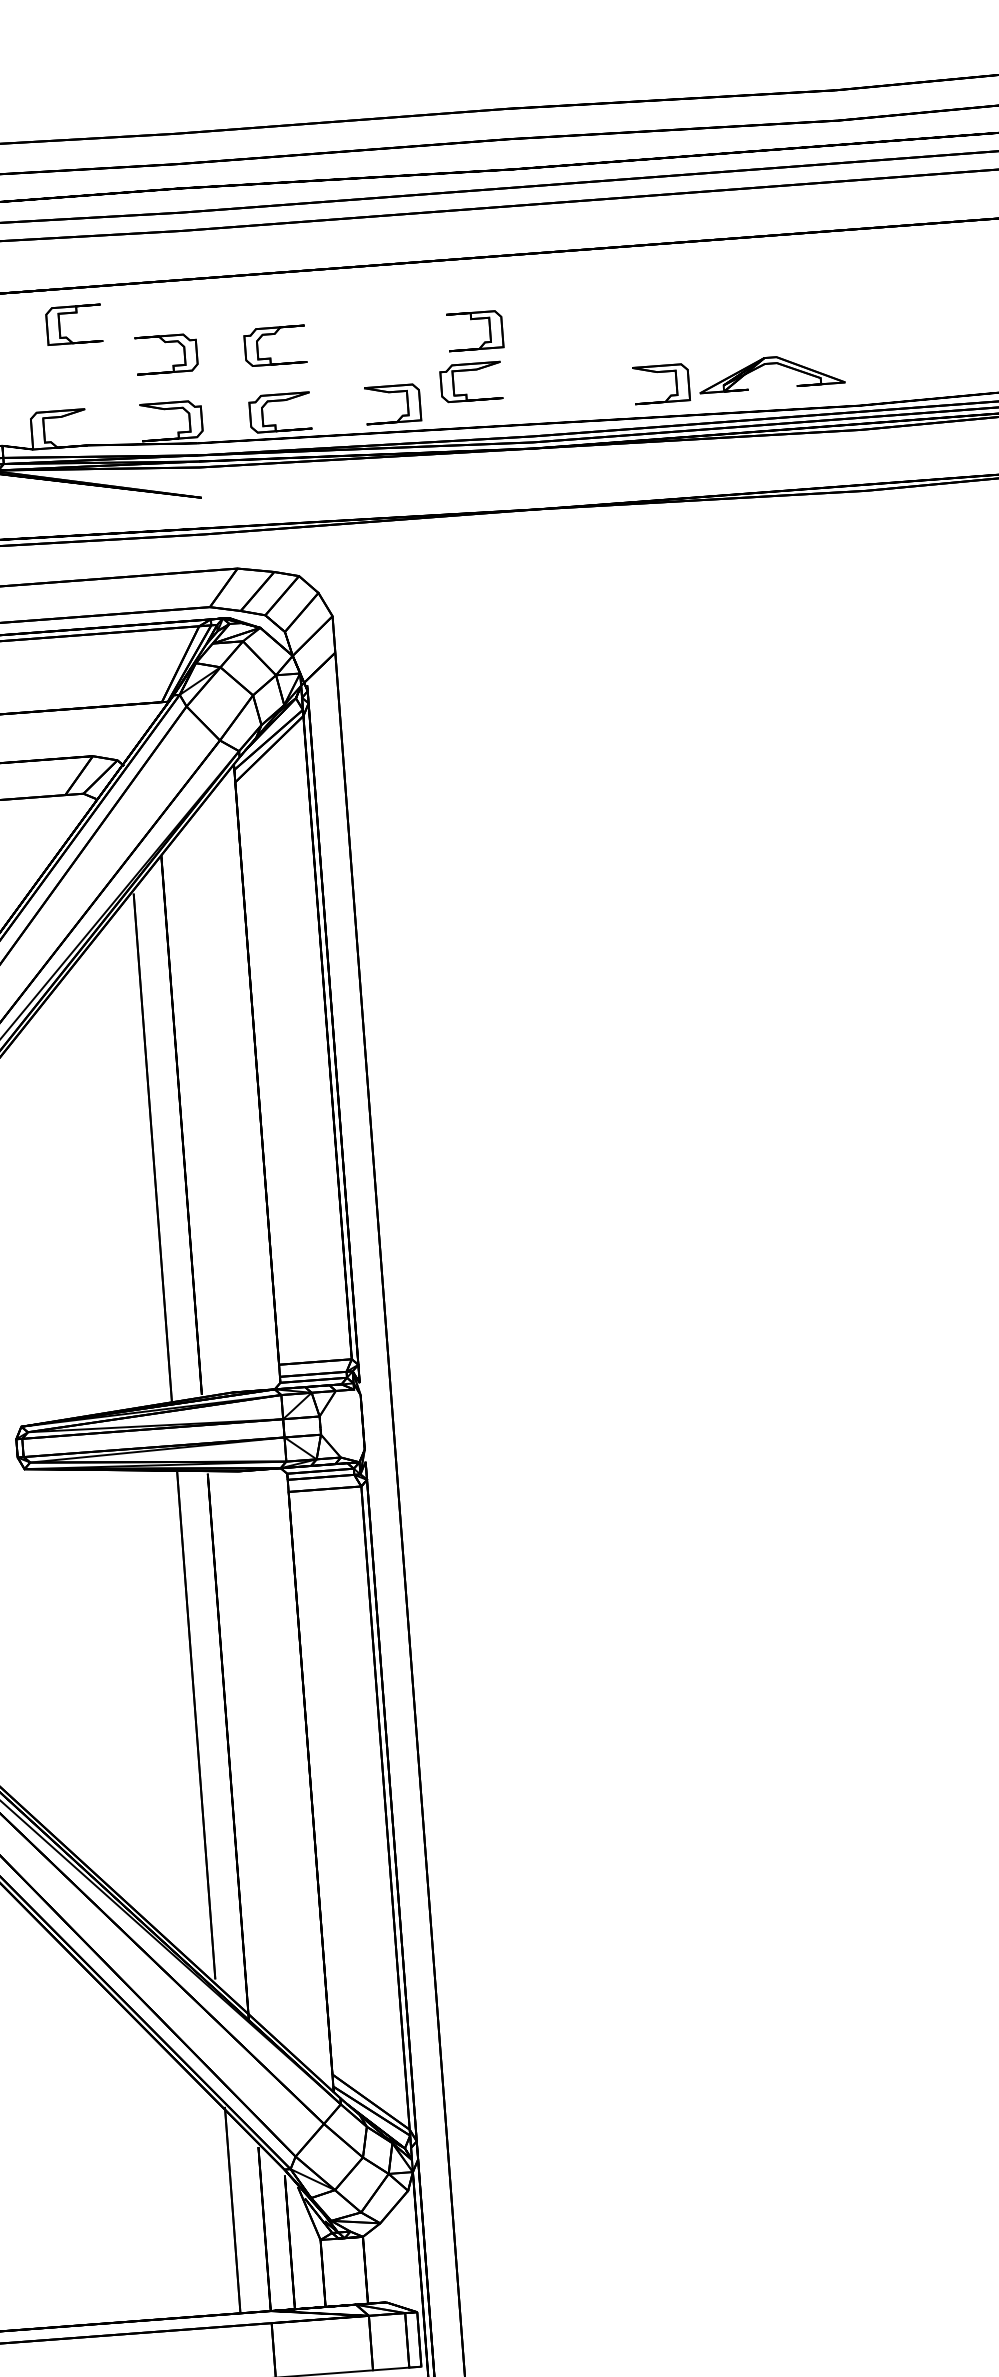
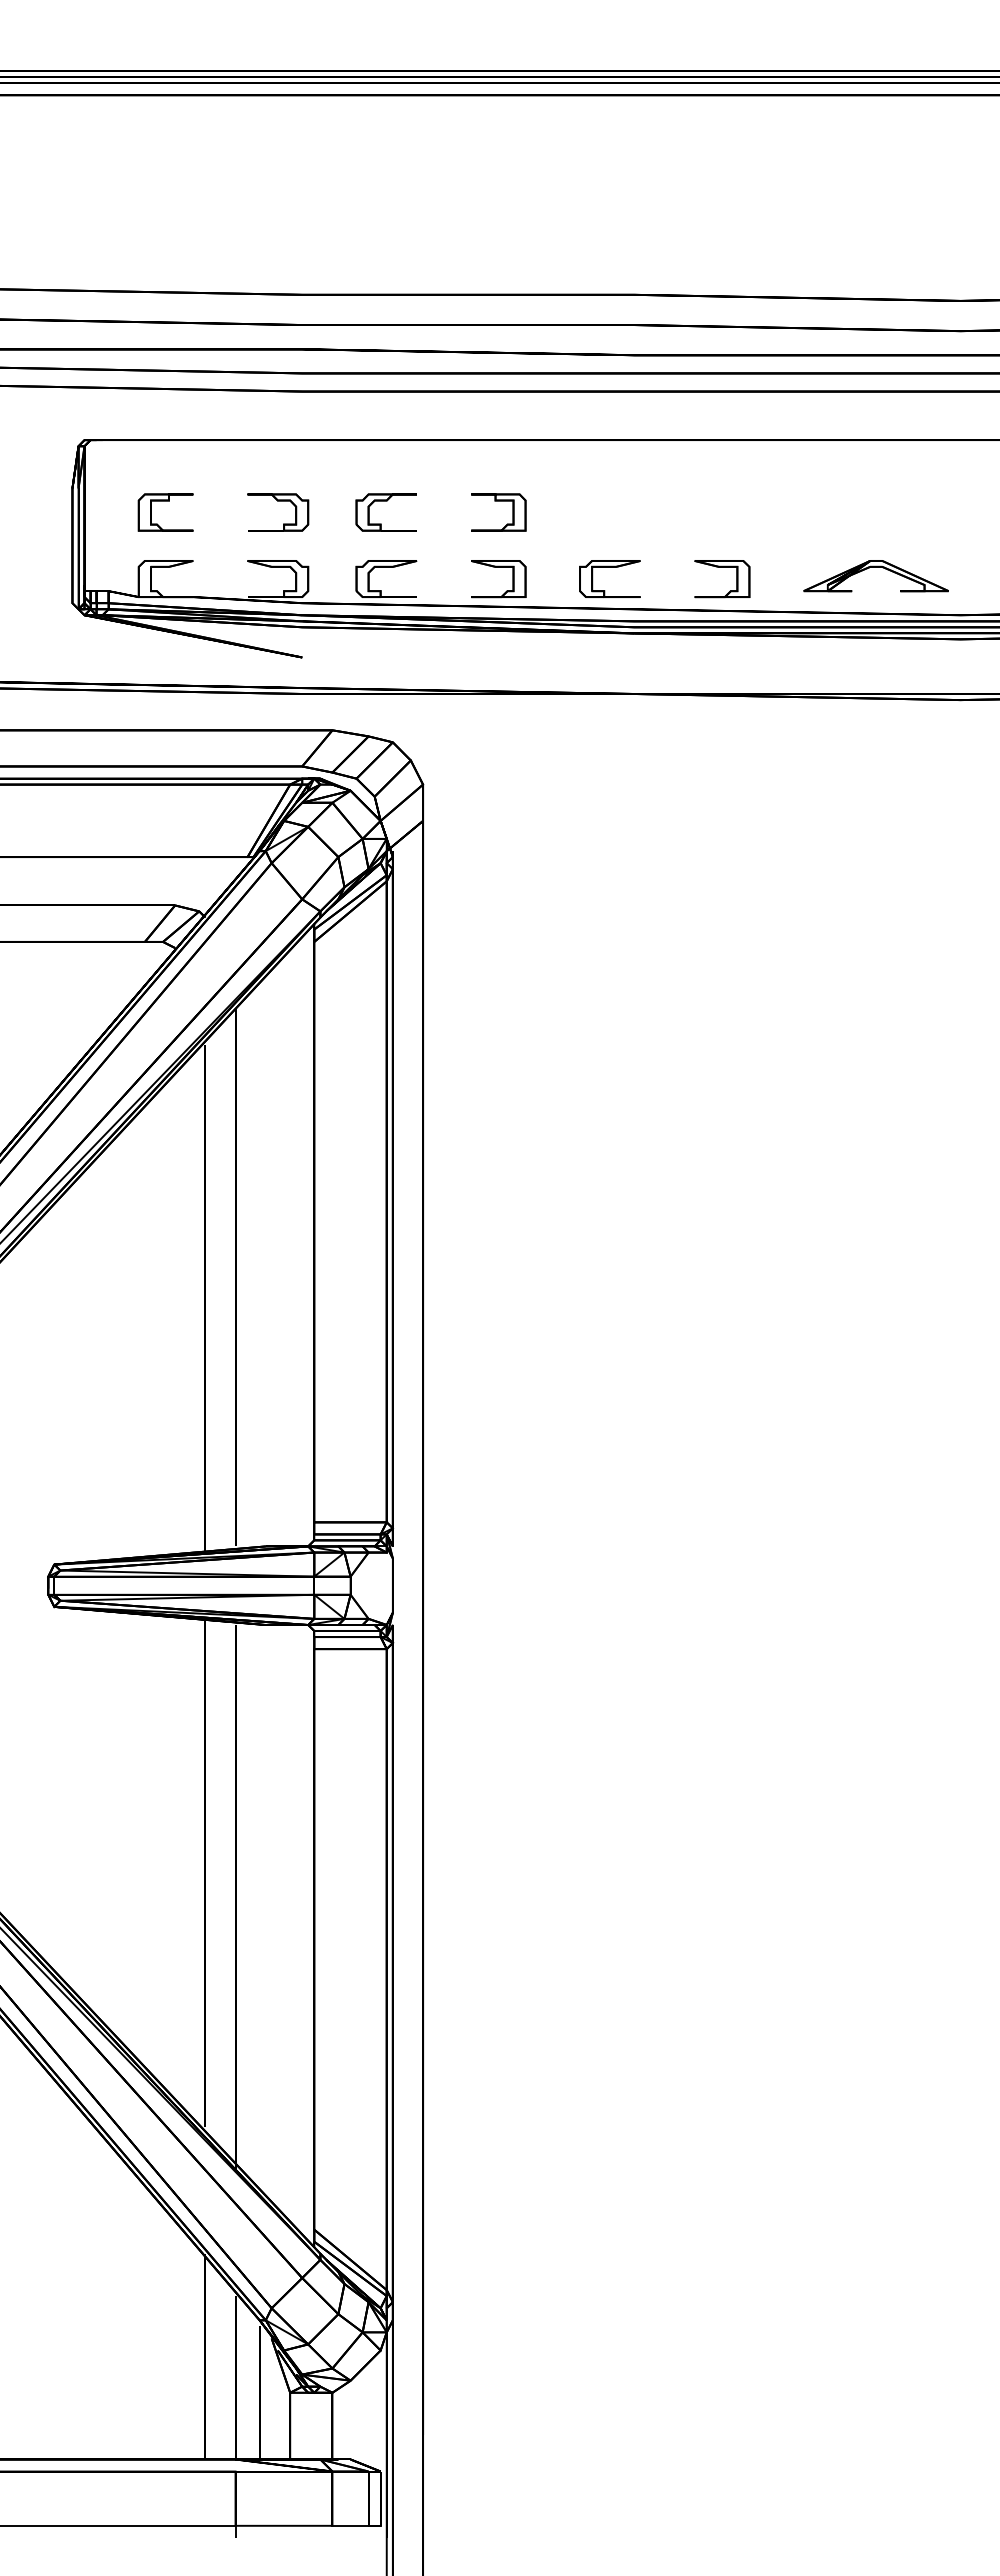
part: (73, 313) -> (165, 501), moved
part: (474, 319) -> (498, 501), moved
part: (660, 372) -> (722, 567), moved
part: (467, 394) -> (605, 590), moved

